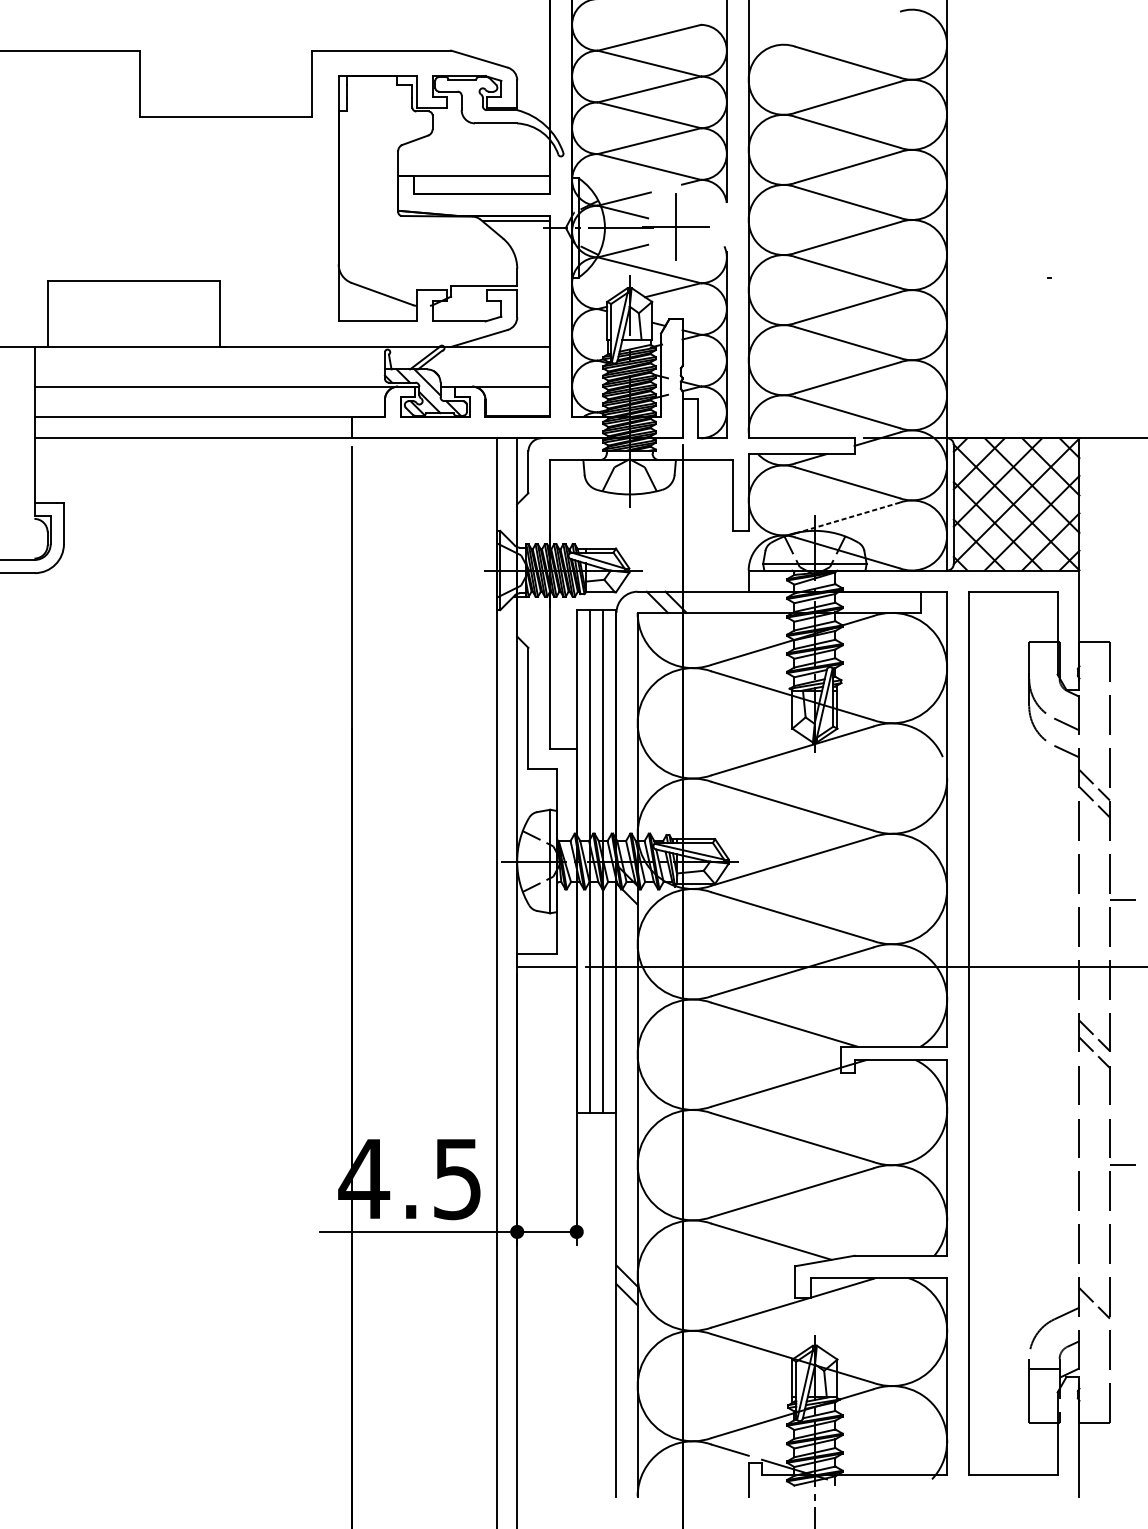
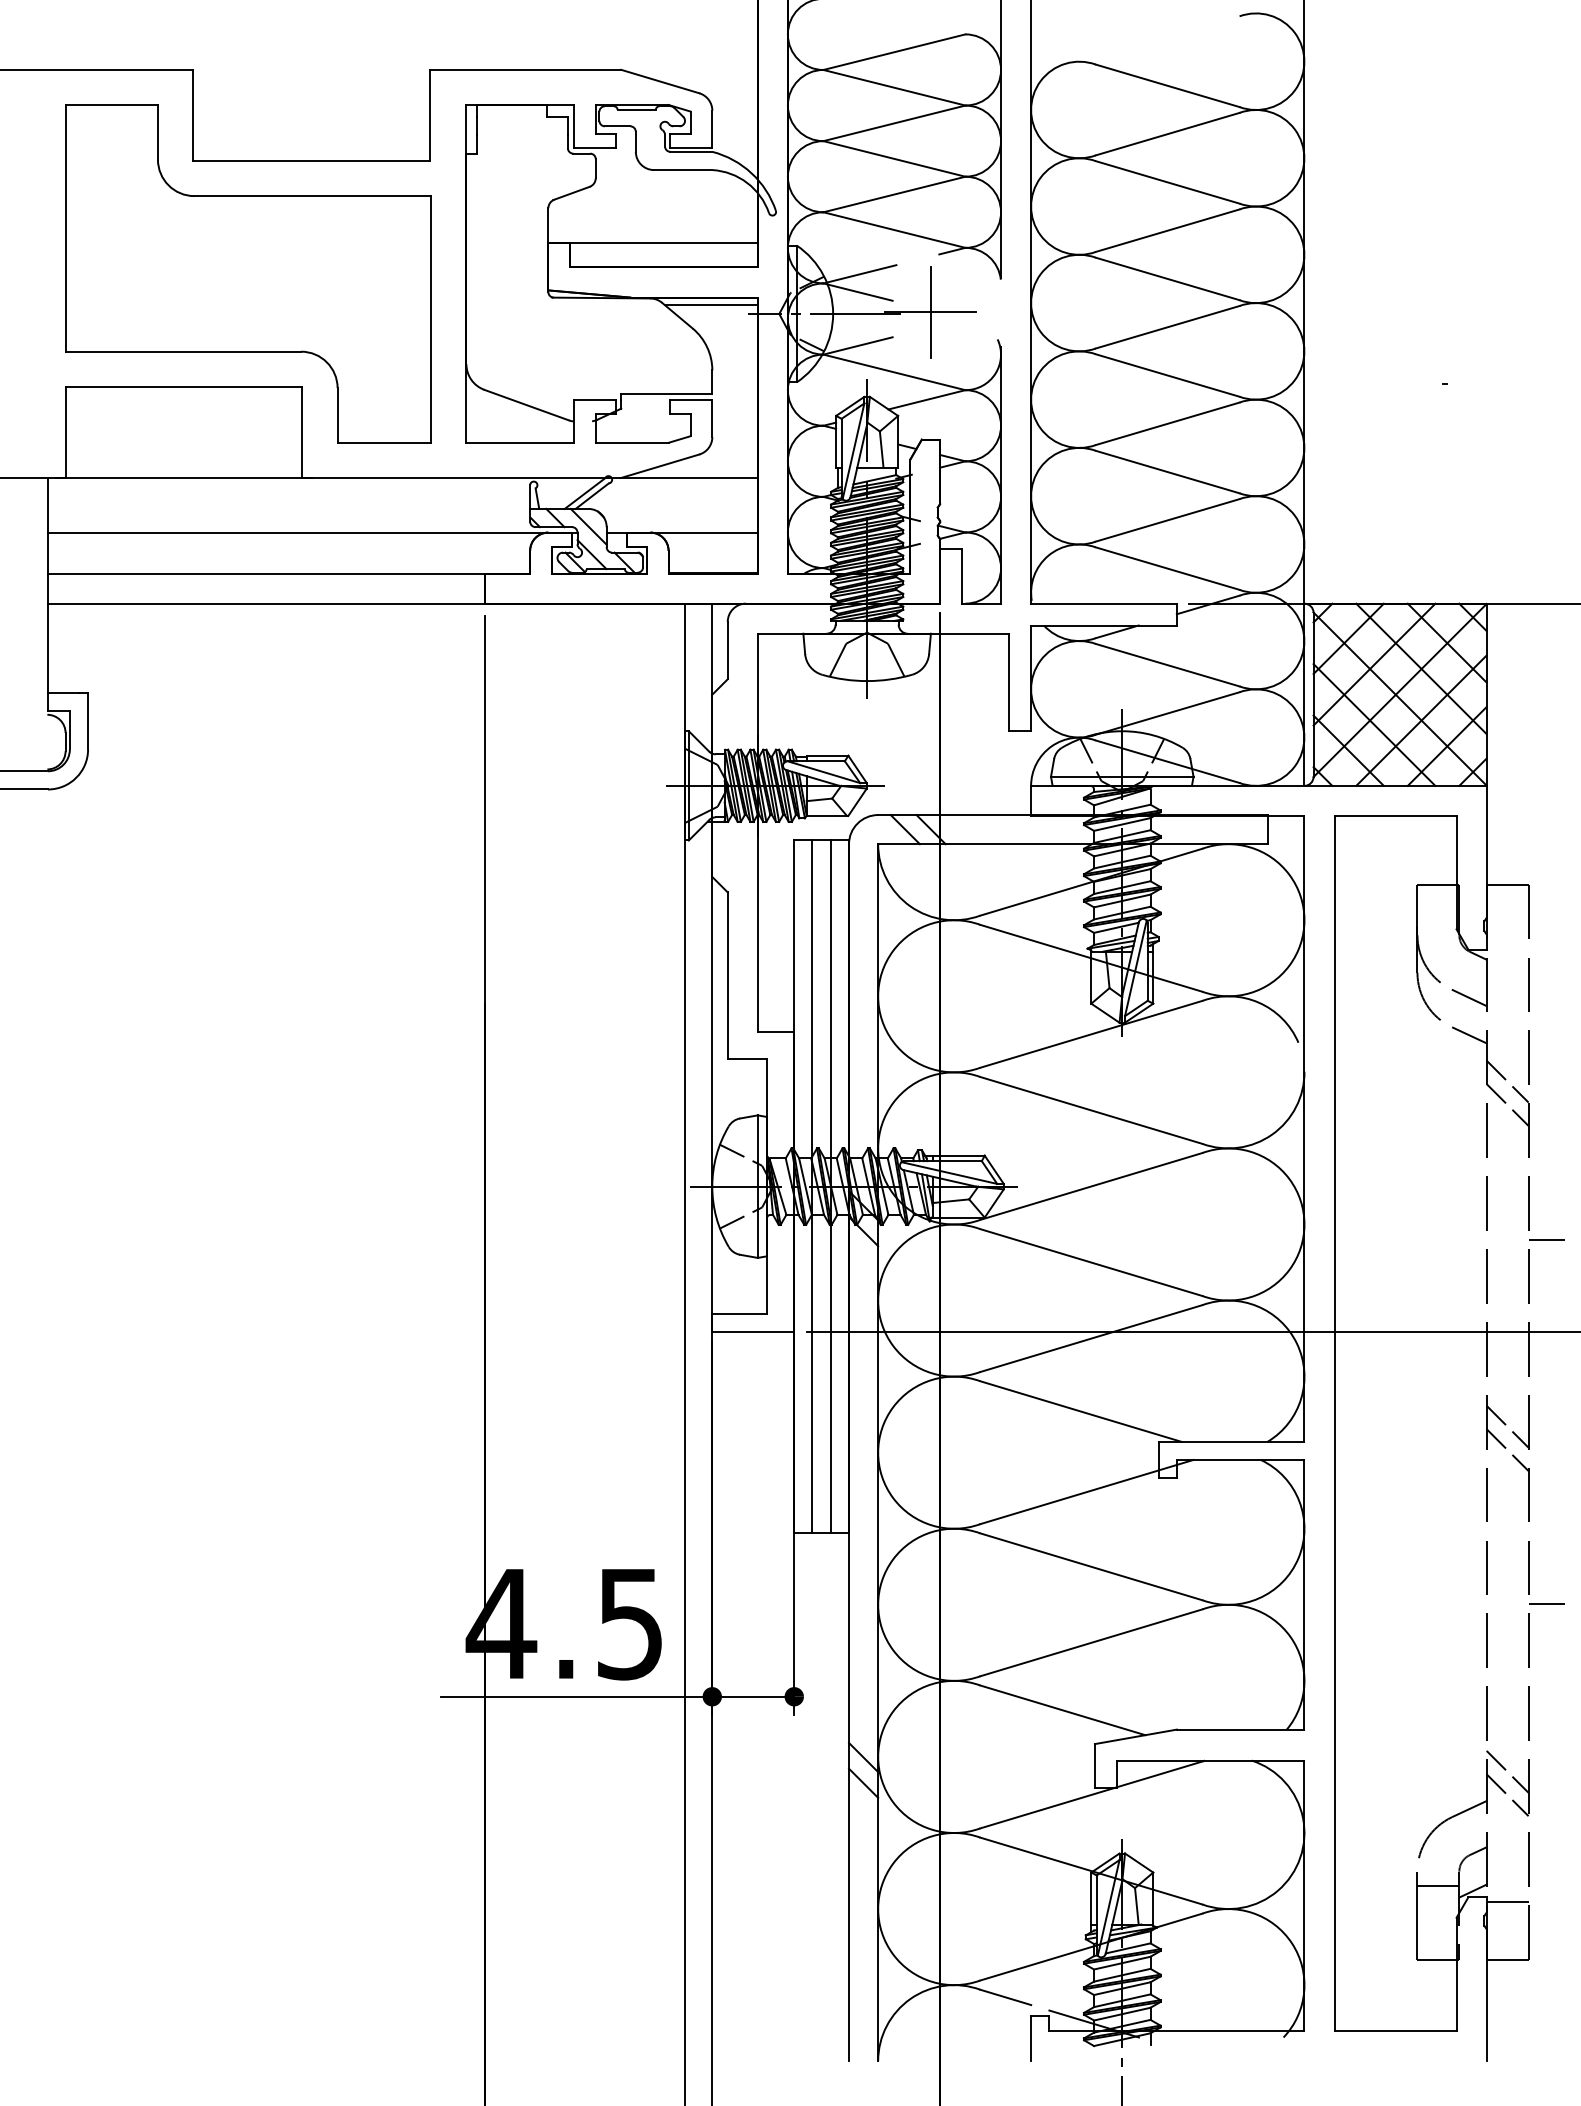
part: (180, 198) -> (248, 273), added
line: (847, 517) -> (1167, 713), dashed -> solid
line: (1094, 1286) -> (1507, 1771), added
line: (1094, 1380) -> (1507, 1901), added

